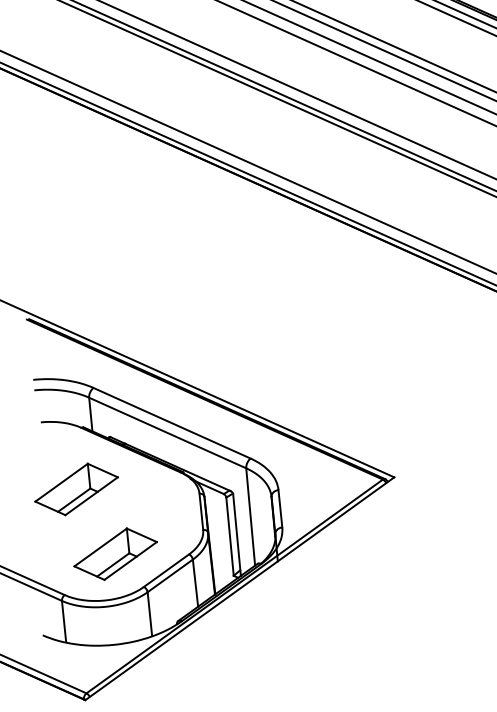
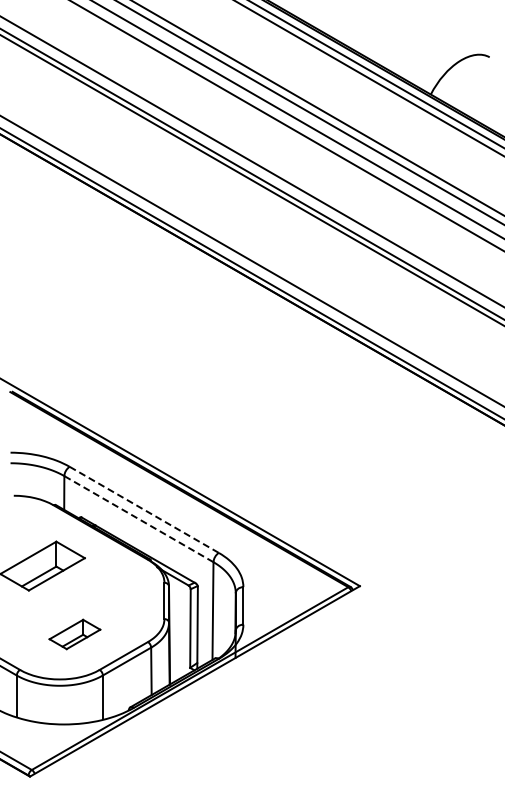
line: (172, 423) -> (144, 510), solid -> dashed
line: (167, 432) -> (138, 518), solid -> dashed
part: (115, 554) -> (74, 634), size x0.6

